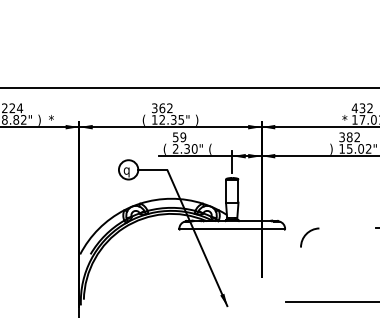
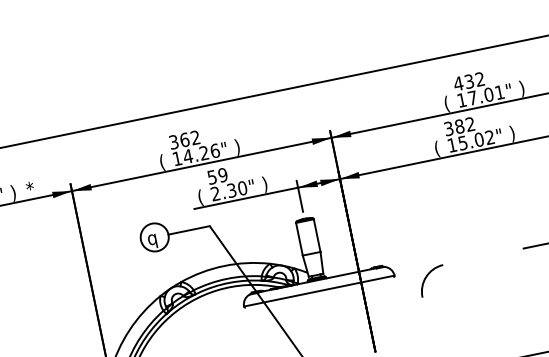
text: (171, 119) -> (201, 153), 12.35" -> 14.26"
text: (344, 119) -> (447, 102), * -> (
text: (210, 148) -> (264, 183), ( -> )
text: (331, 148) -> (437, 147), ) -> (

